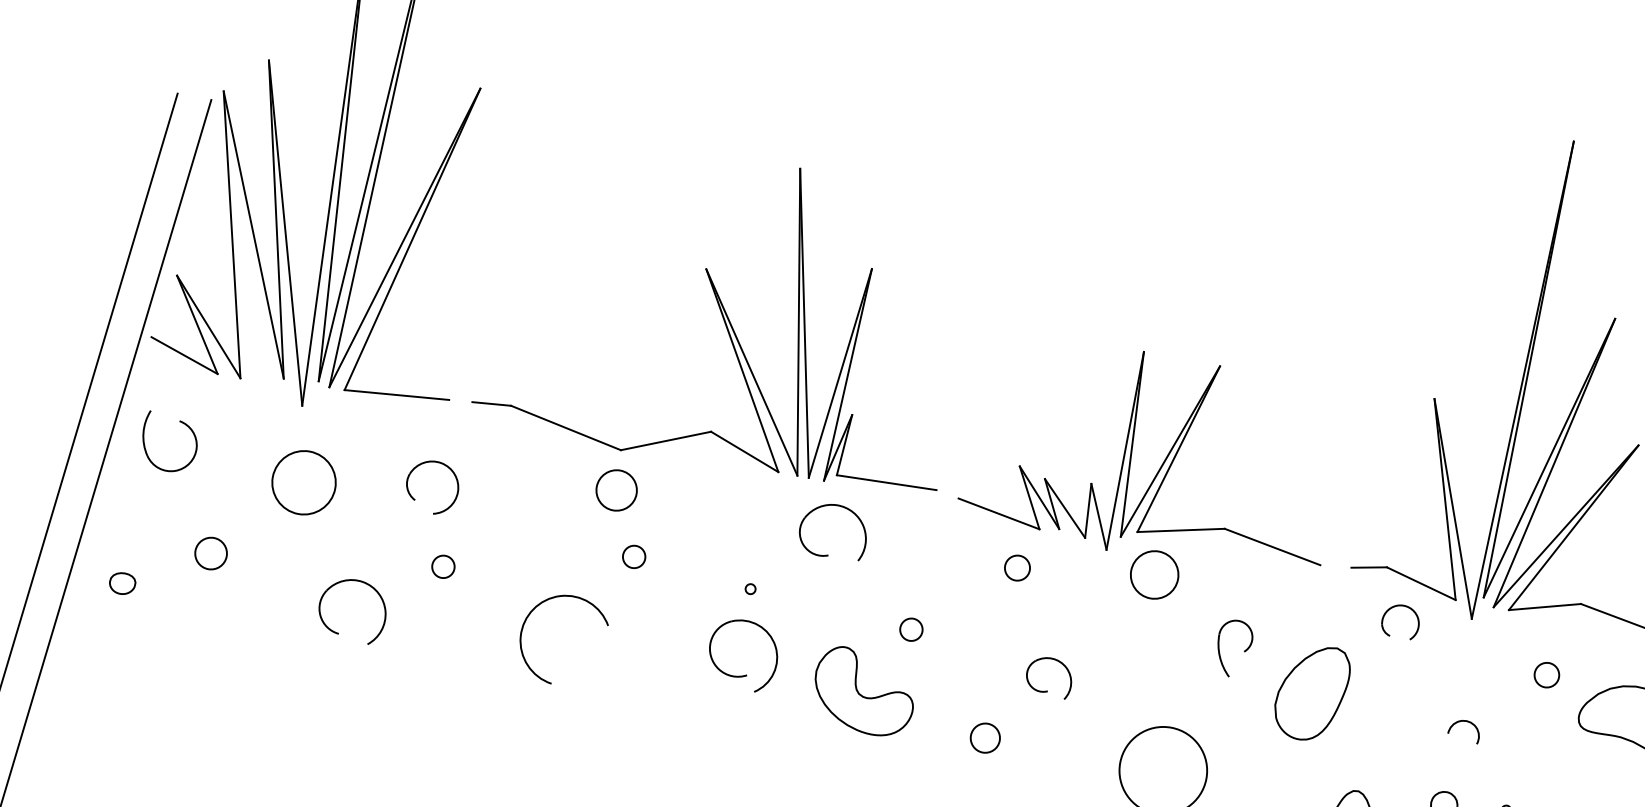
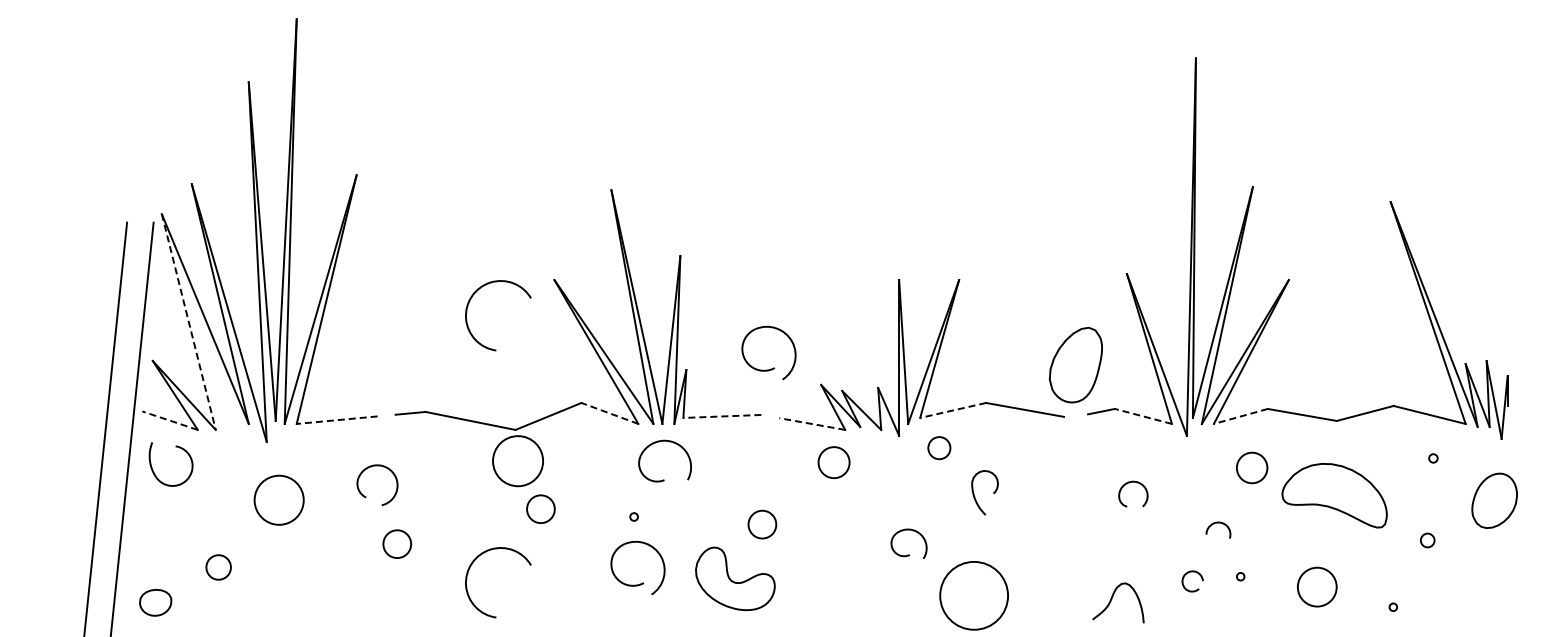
line: (231, 235) -> (188, 322), solid -> dashed
arc: (588, 289) -> (467, 312), added
line: (183, 355) -> (169, 420), solid -> dashed
line: (397, 395) -> (337, 420), solid -> dashed
part: (179, 422) -> (175, 447), moved
part: (963, 432) -> (773, 367), added
line: (744, 451) -> (609, 413), solid -> dashed
line: (886, 482) -> (722, 416), solid -> dashed
circle: (616, 489) -> (517, 460), size x1.6
part: (831, 506) -> (659, 442), moved
line: (998, 513) -> (811, 423), solid -> dashed
line: (1181, 530) -> (953, 410), solid -> dashed
circle: (633, 555) -> (540, 508), size x1.6
circle: (442, 565) -> (396, 543), size x1.6
circle: (1016, 567) -> (833, 462), size x1.6
circle: (1153, 573) -> (938, 447), size x0.6
line: (1420, 583) -> (1142, 416), solid -> dashed
part: (122, 584) -> (155, 603), size x1.6
part: (1398, 607) -> (1129, 483), moved
line: (1544, 607) -> (1240, 416), solid -> dashed
circle: (910, 629) -> (761, 524), size x1.6
part: (339, 633) -> (327, 609), removed
part: (1244, 650) -> (993, 492), moved
circle: (1546, 674) -> (1251, 467), size x1.6
part: (1046, 690) -> (908, 554), moved
part: (1311, 691) -> (1075, 364), moved
arc: (1466, 722) -> (1218, 523), moved
circle: (984, 737) -> (833, 596), removed

